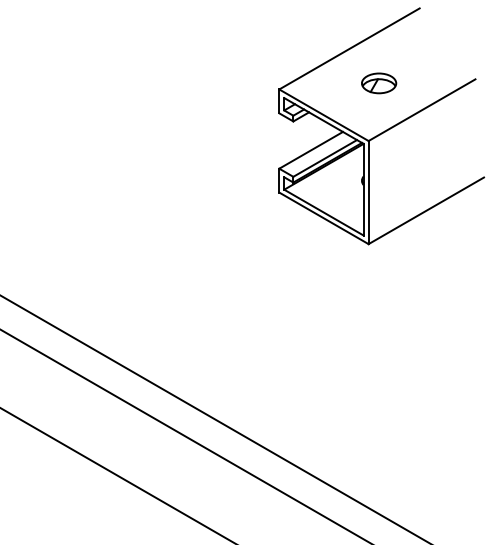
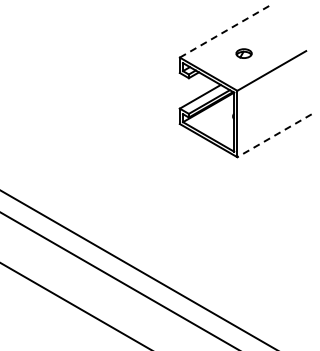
line: (350, 48) -> (225, 31), solid -> dashed
part: (378, 83) -> (243, 53), size x0.7
line: (426, 210) -> (274, 135), solid -> dashed

